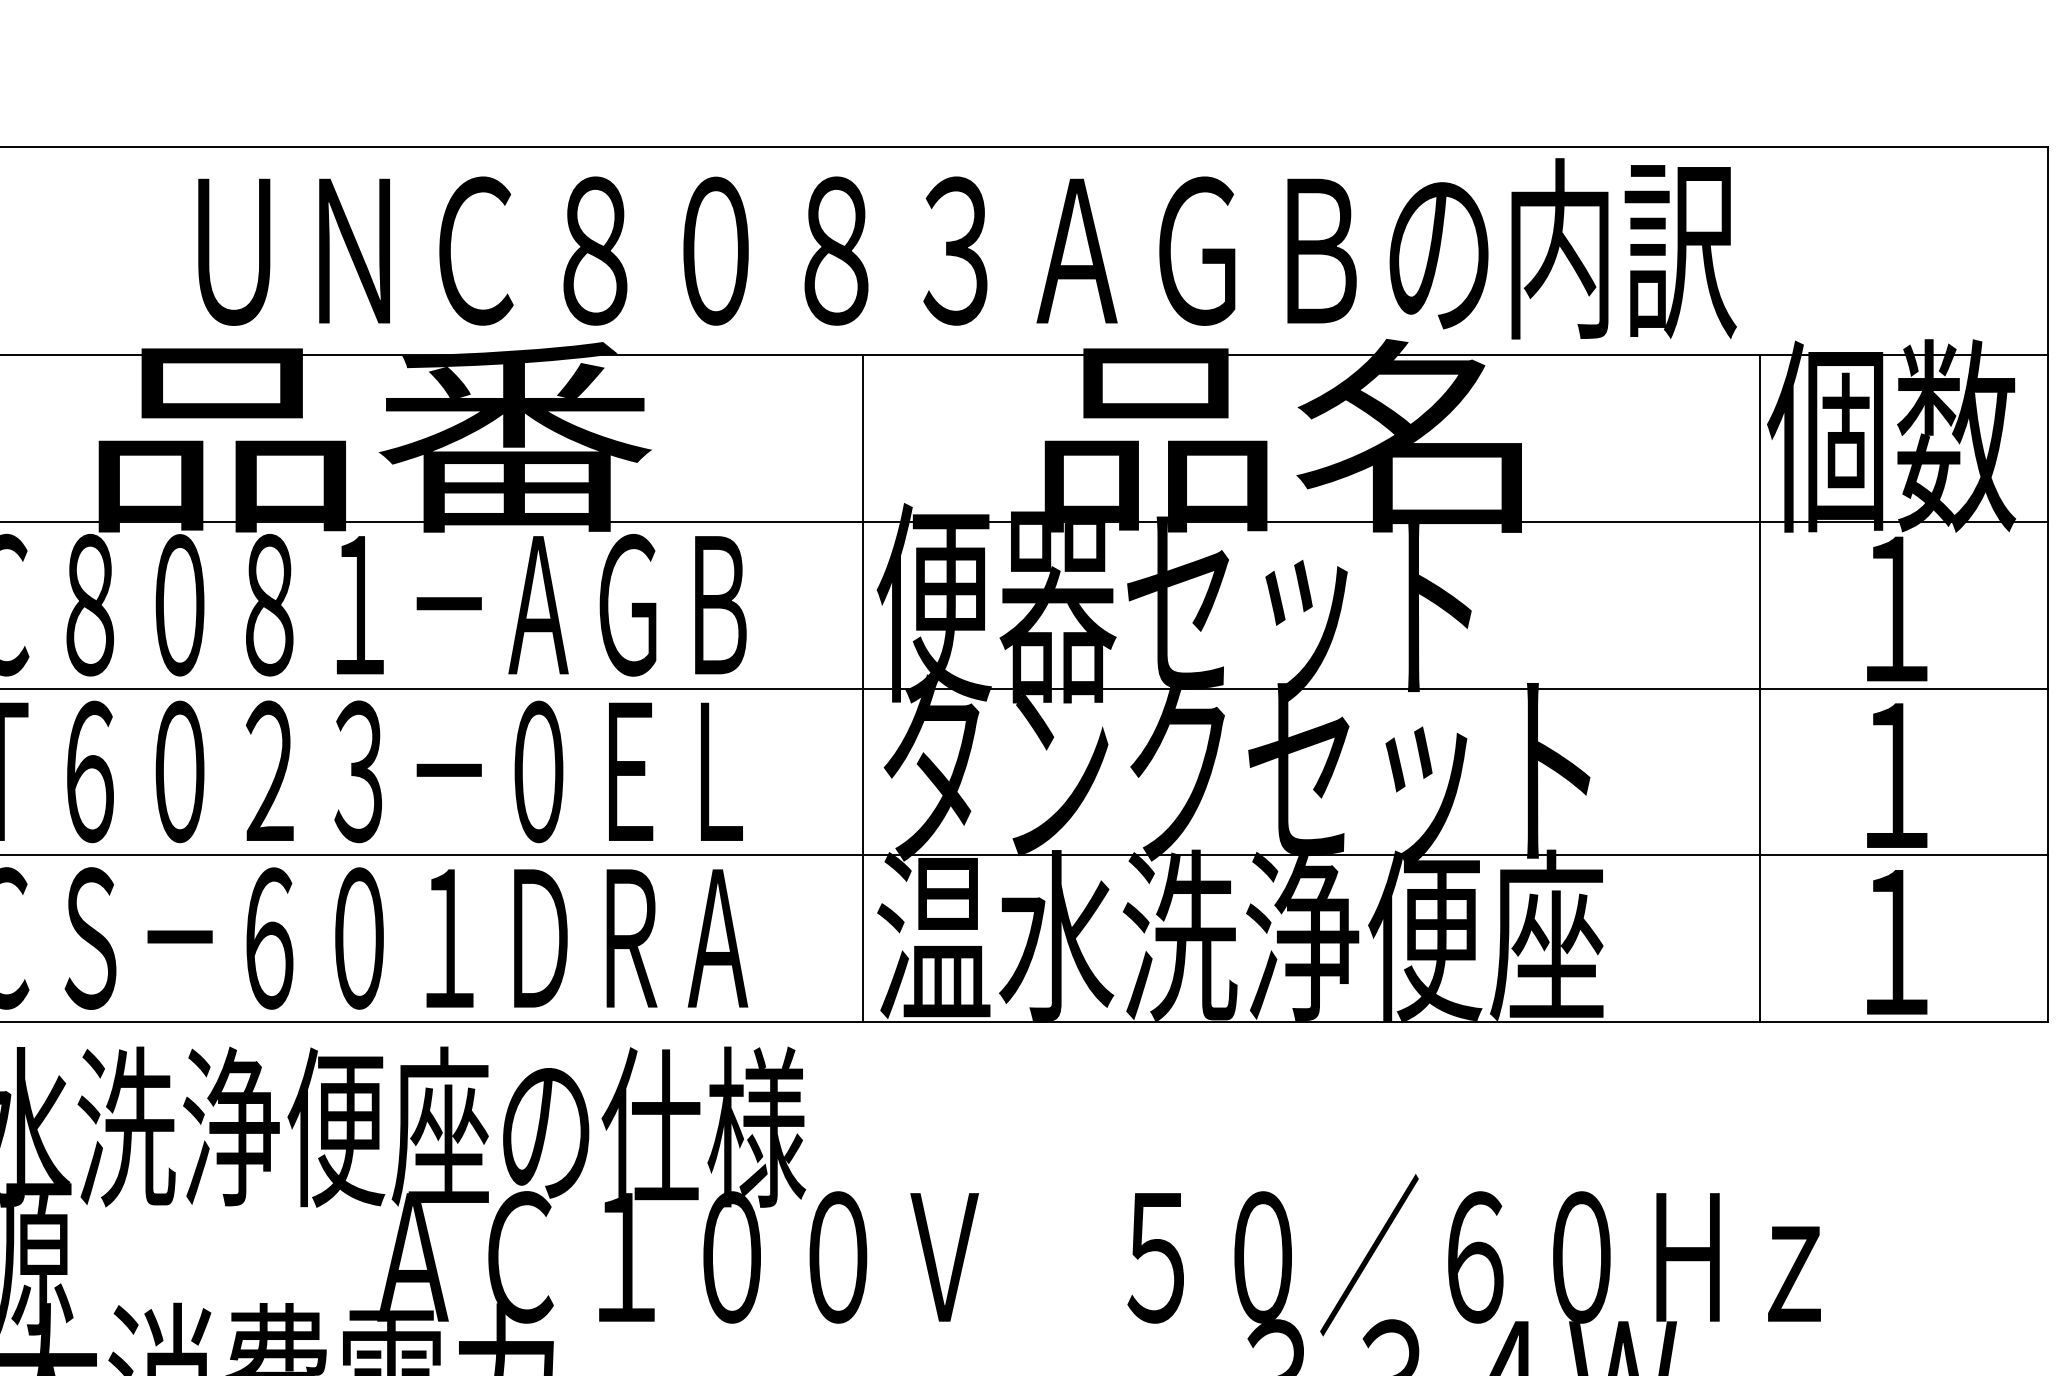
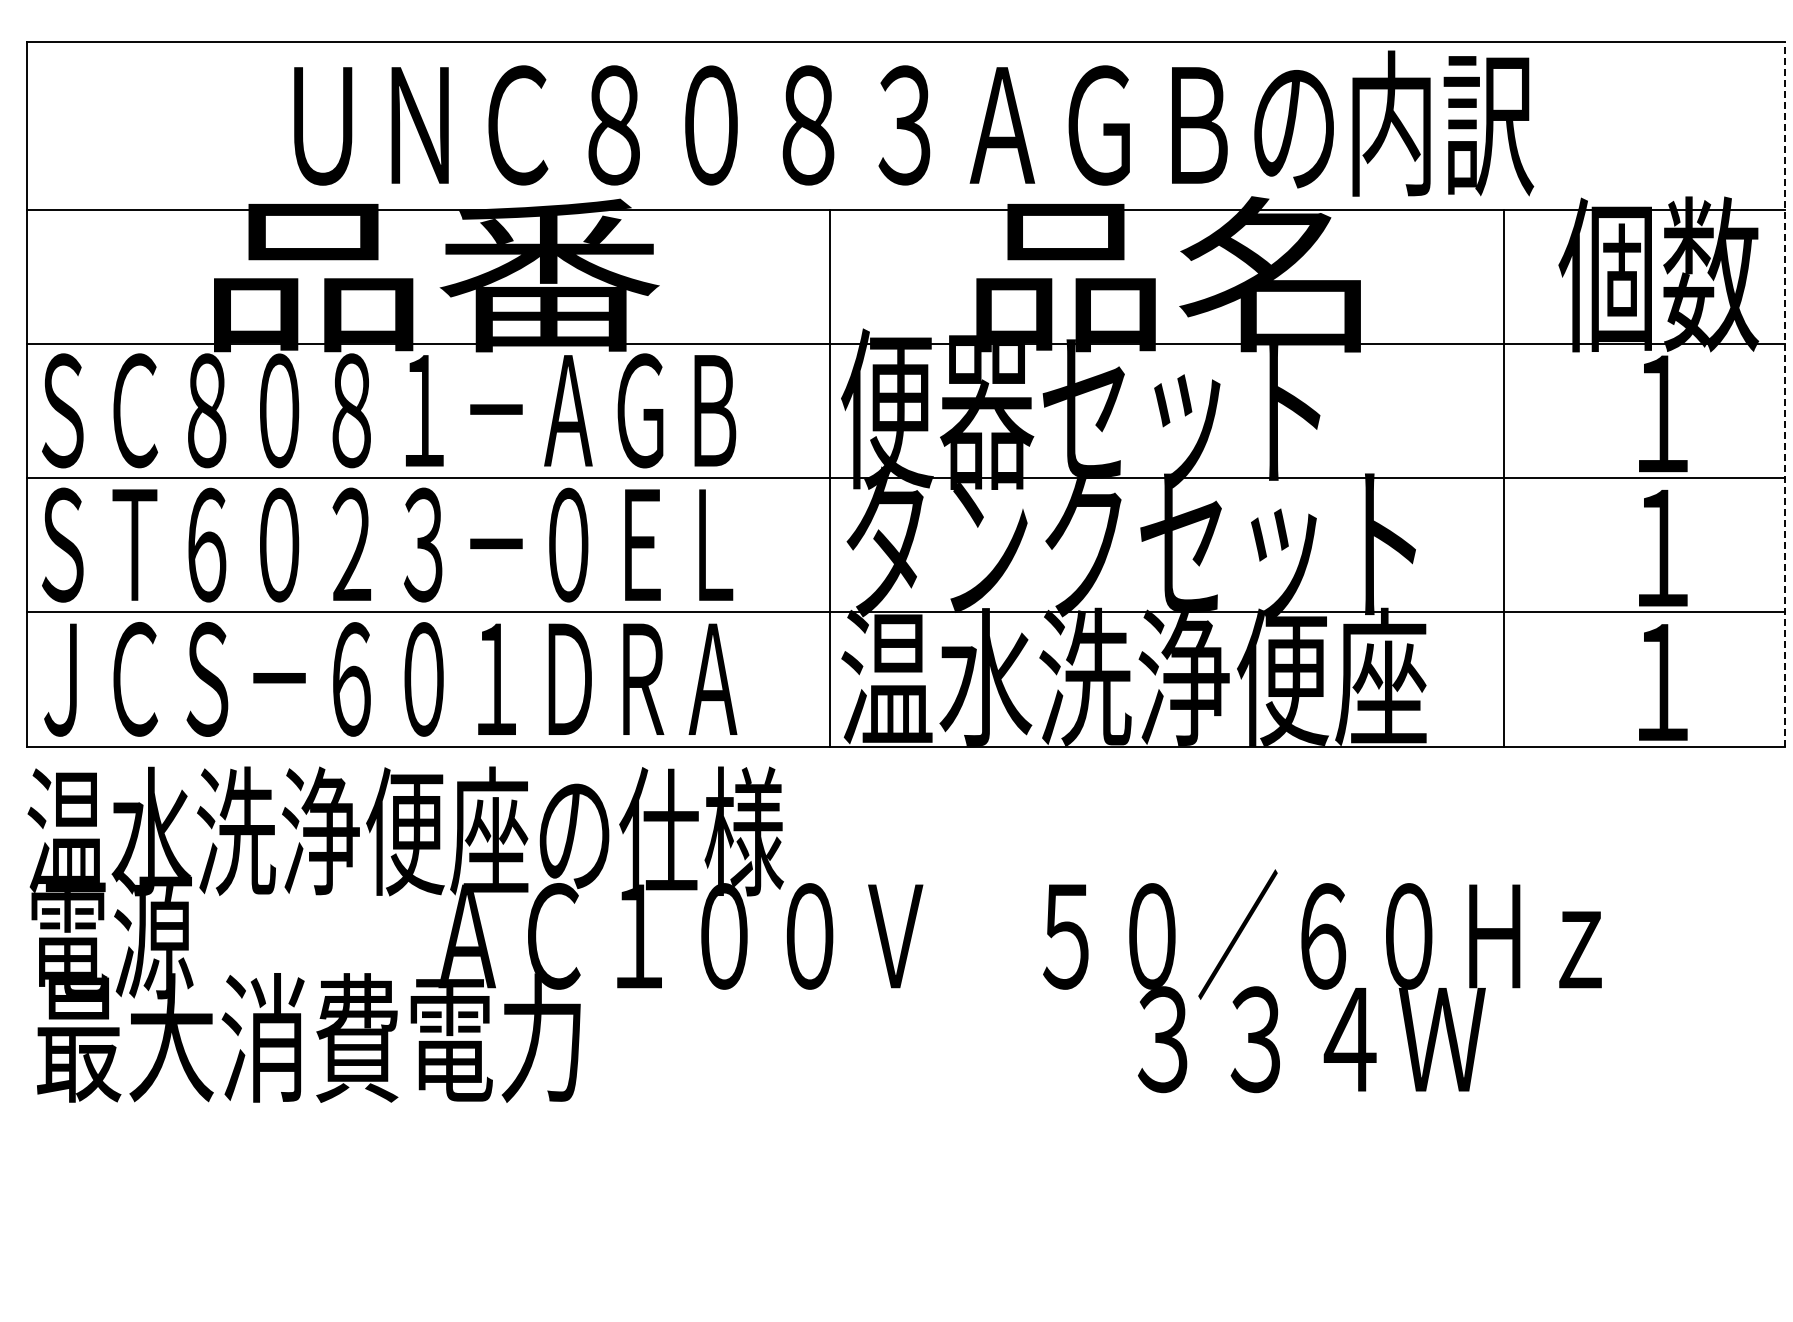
line: (2048, 583) -> (1785, 393), solid -> dashed
line: (1759, 687) -> (1503, 477), moved

